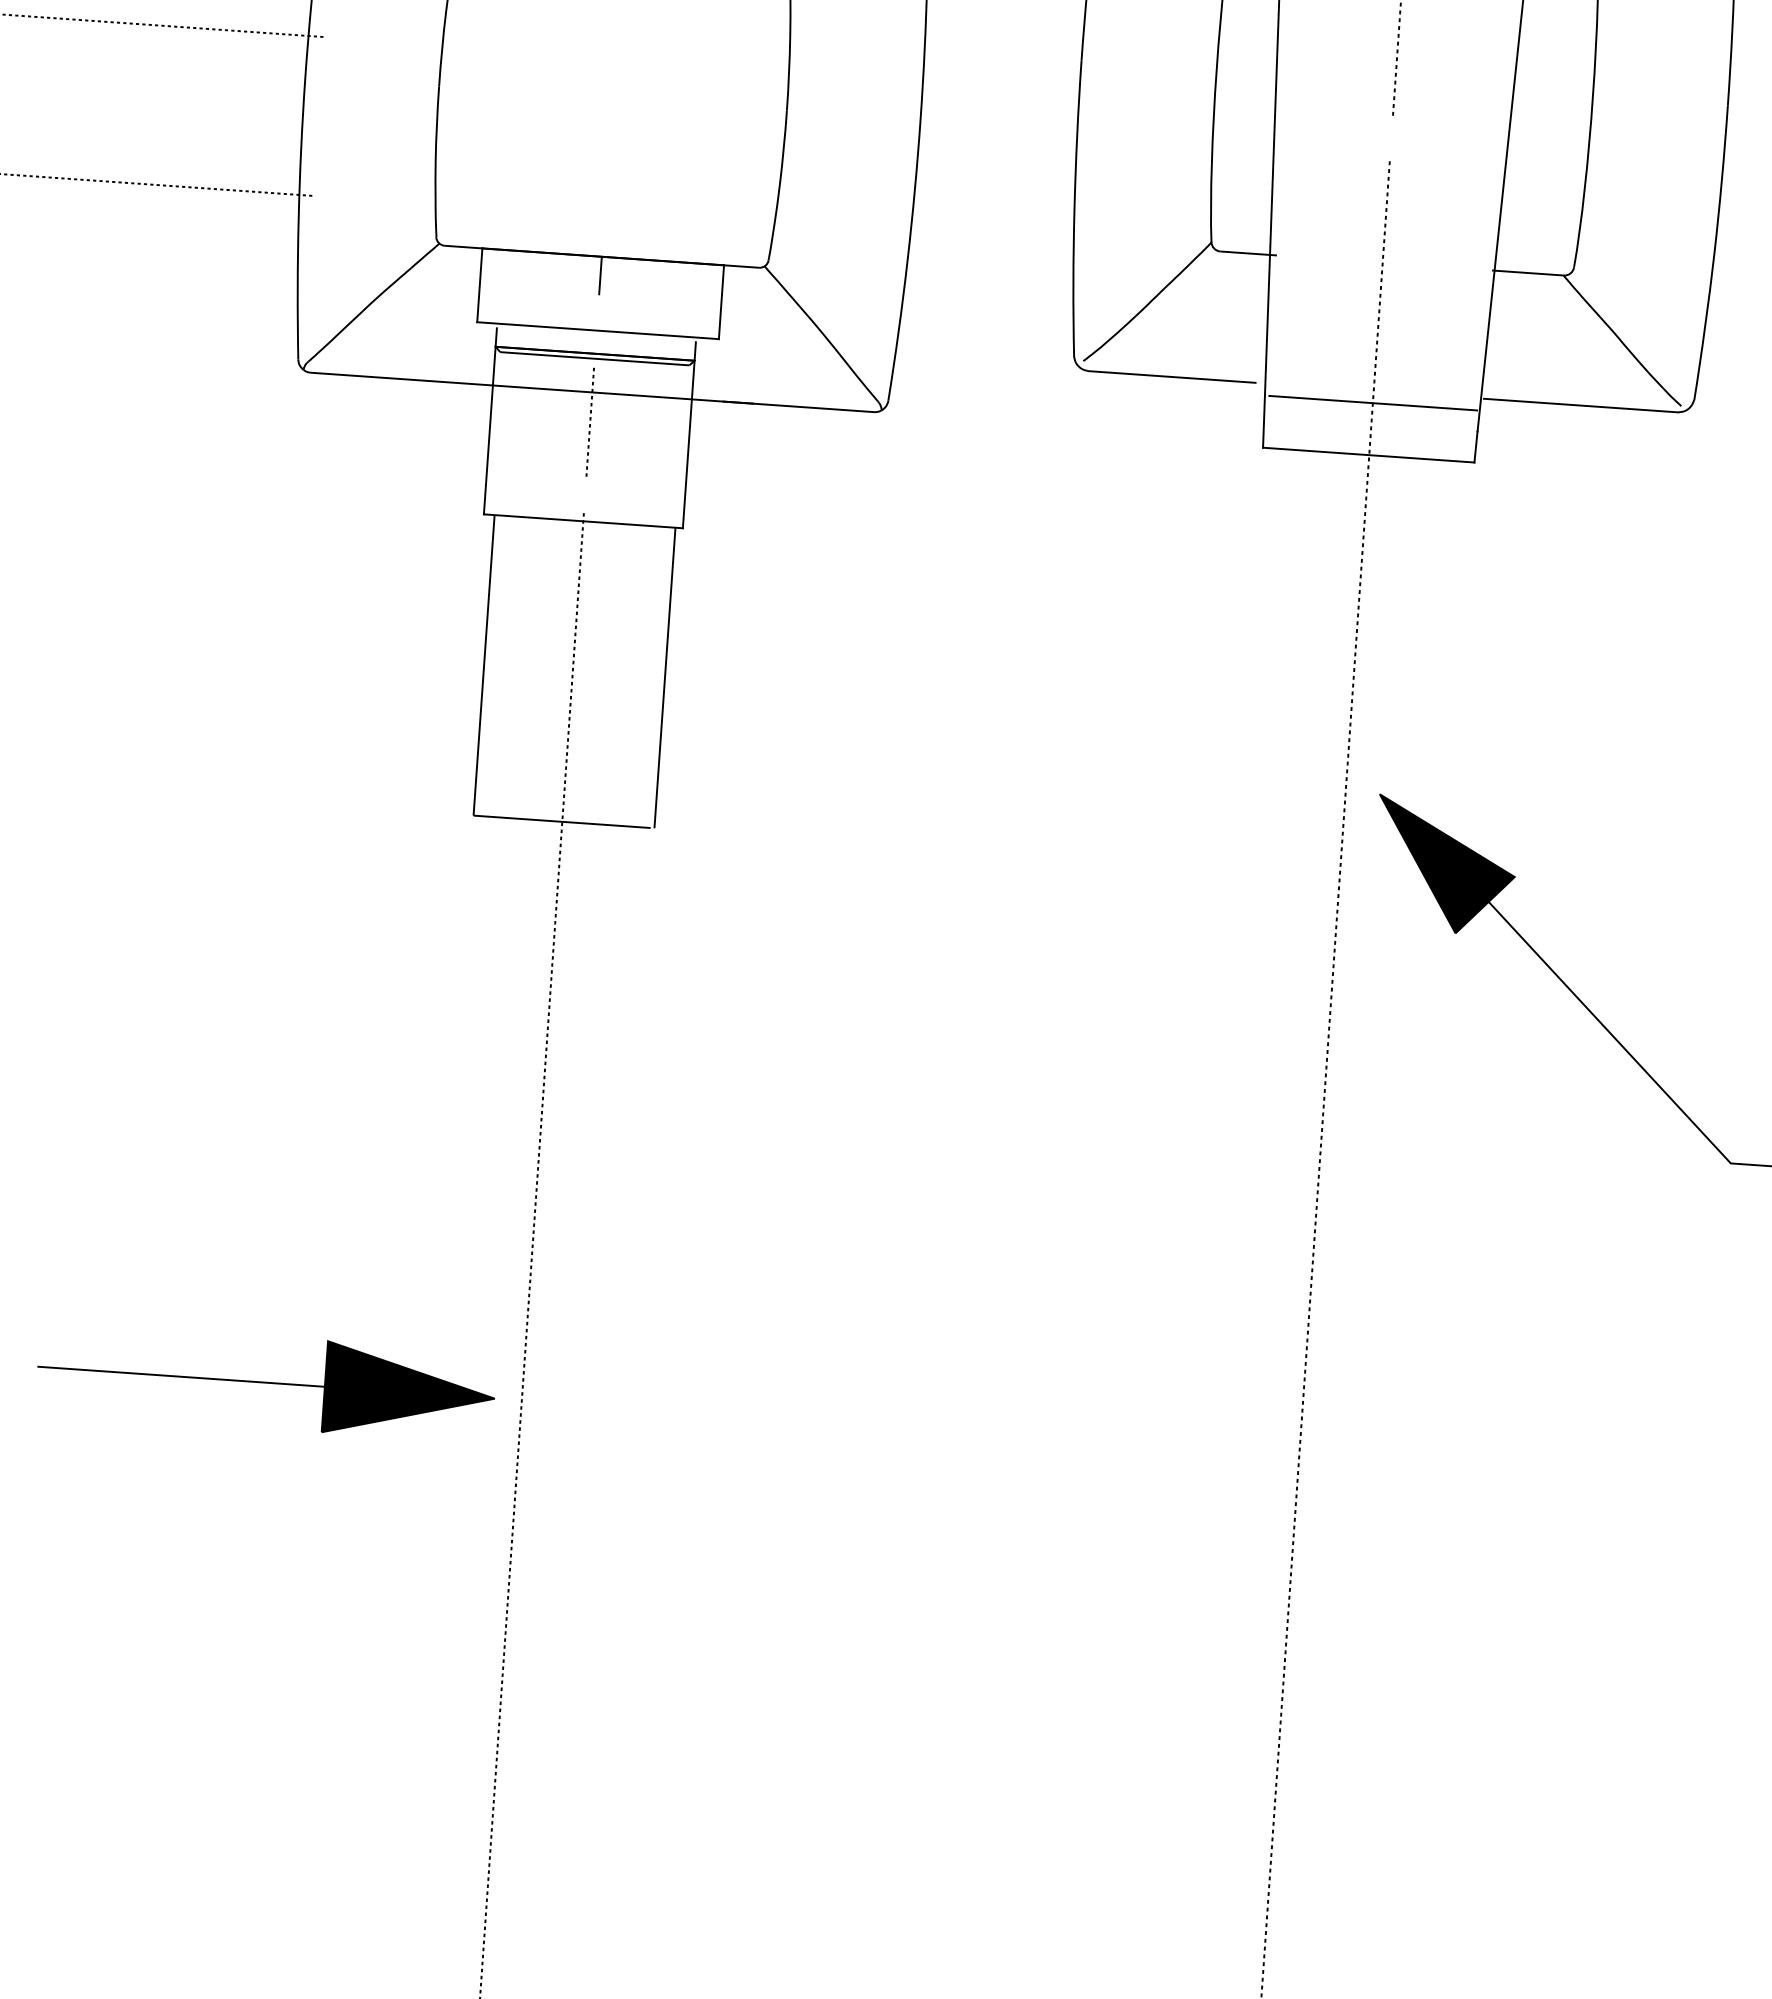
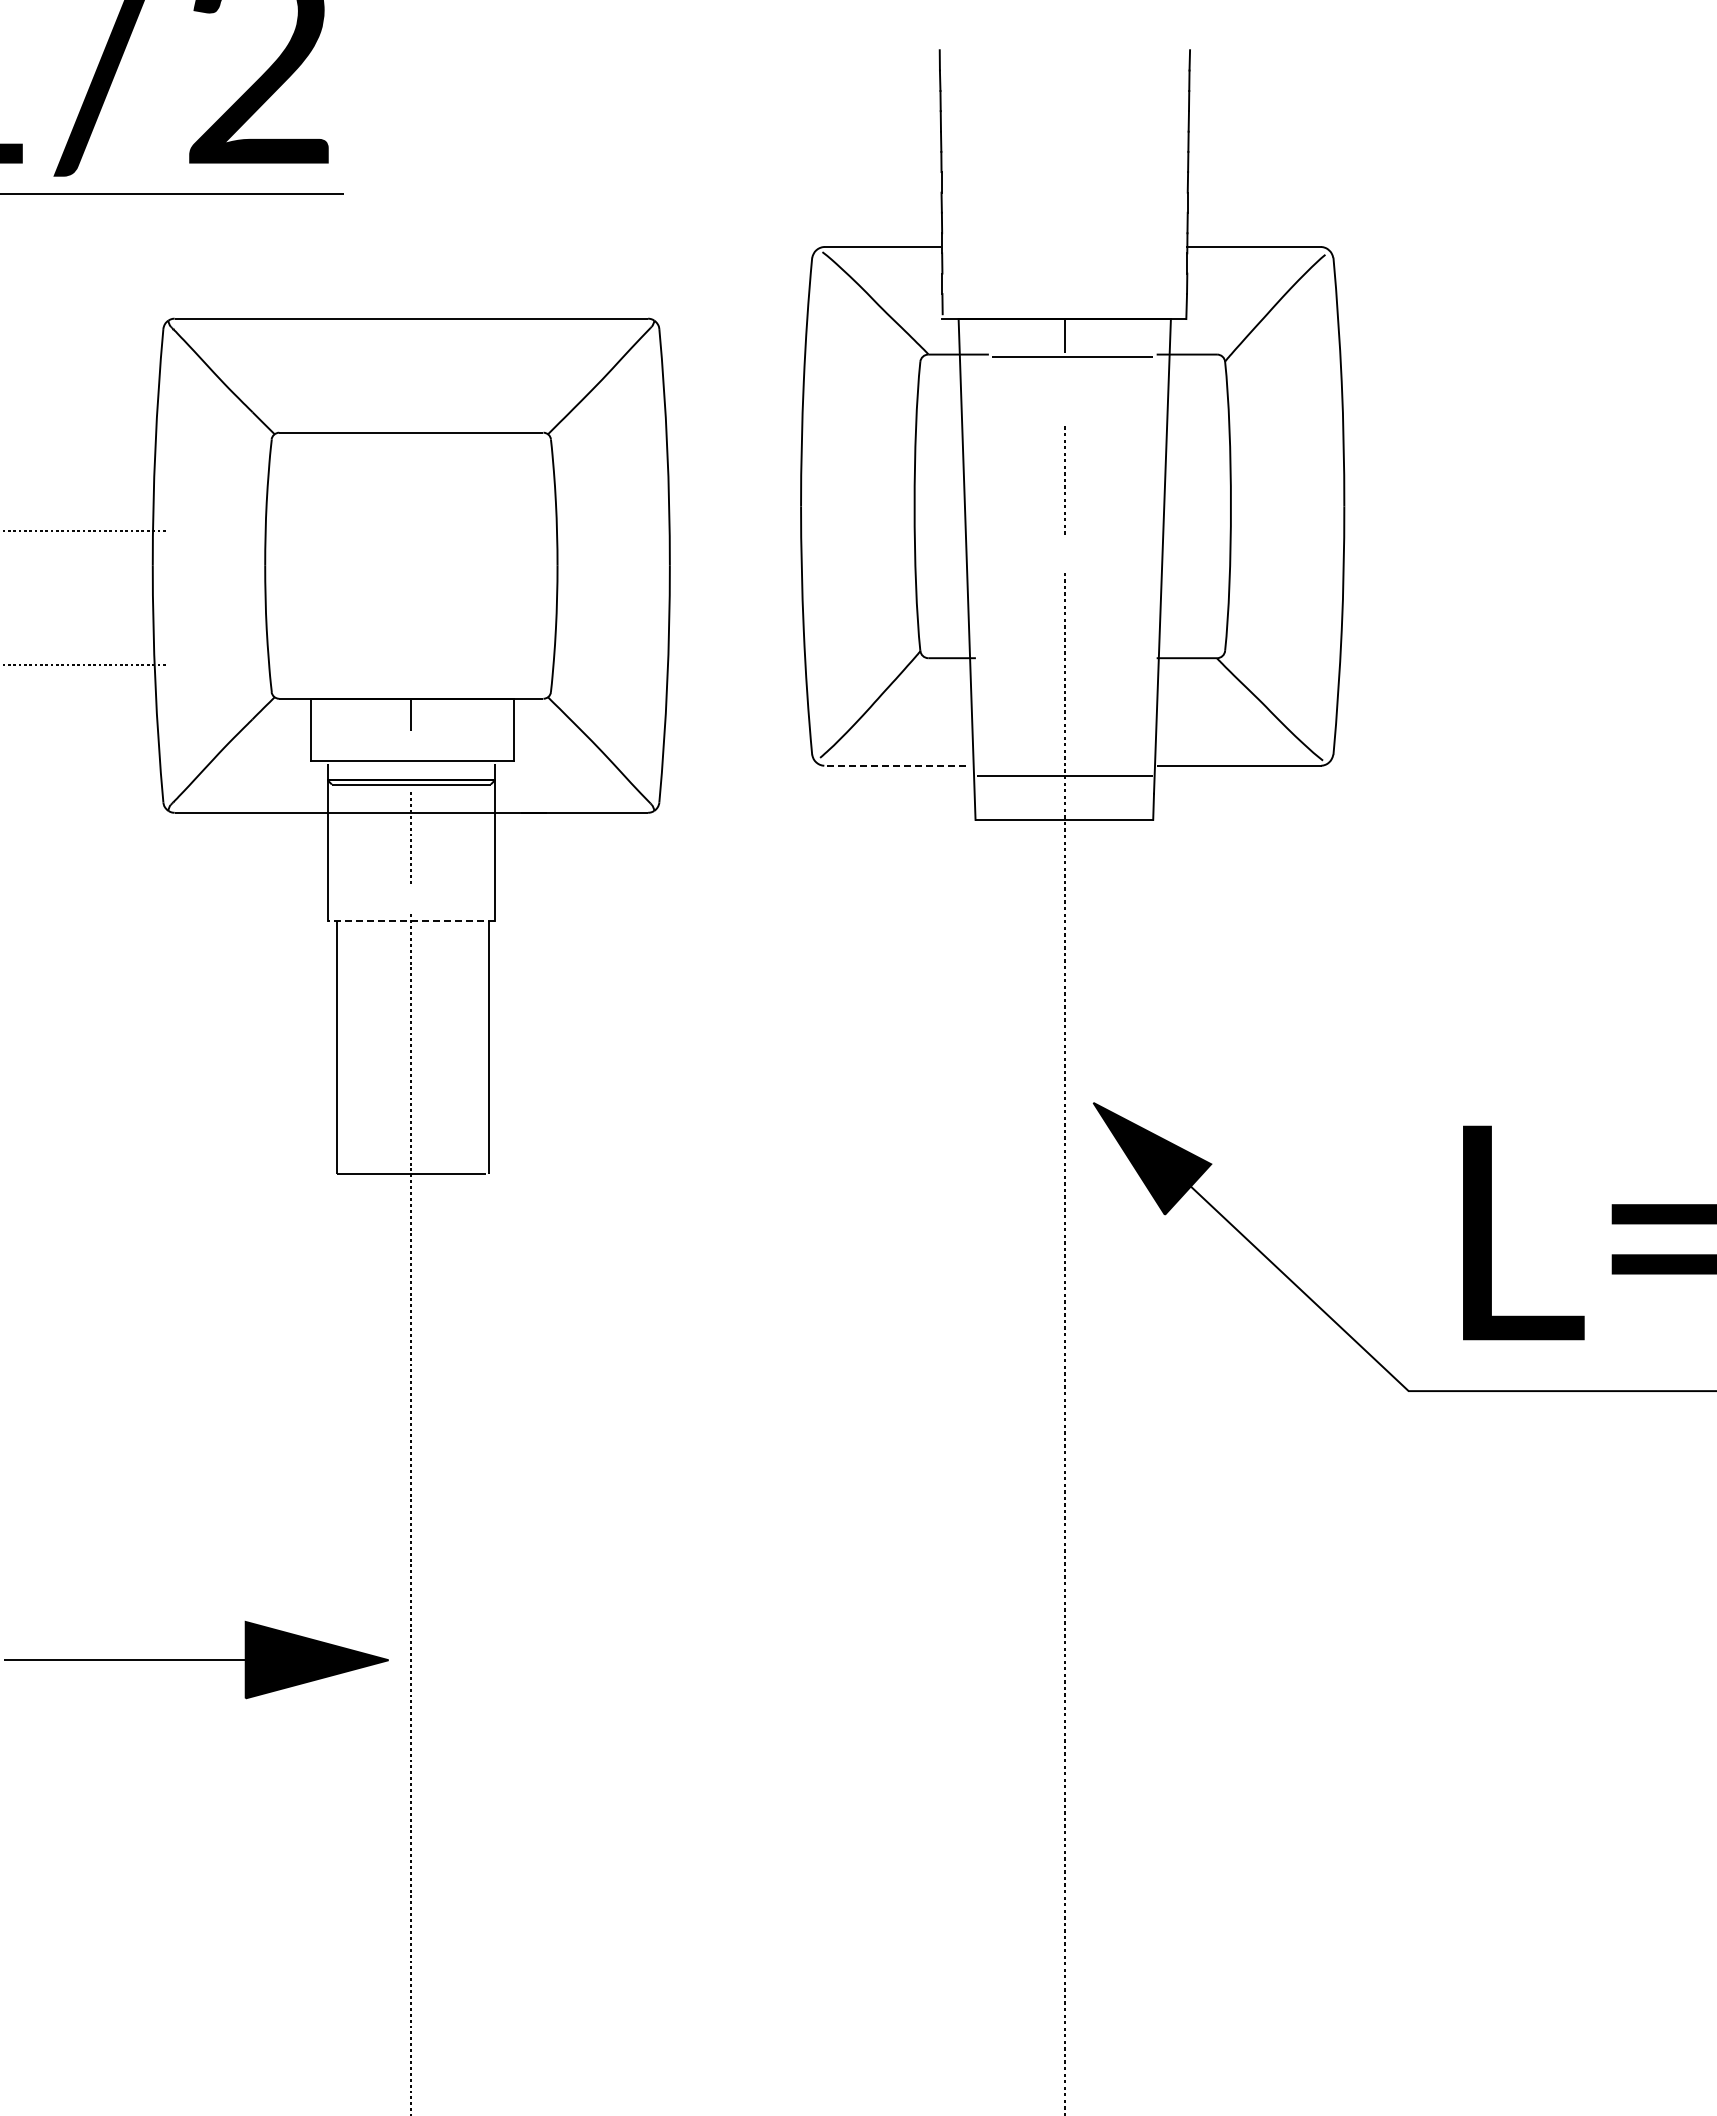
line: (1171, 376) -> (894, 765), solid -> dashed
line: (583, 521) -> (411, 921), solid -> dashed

